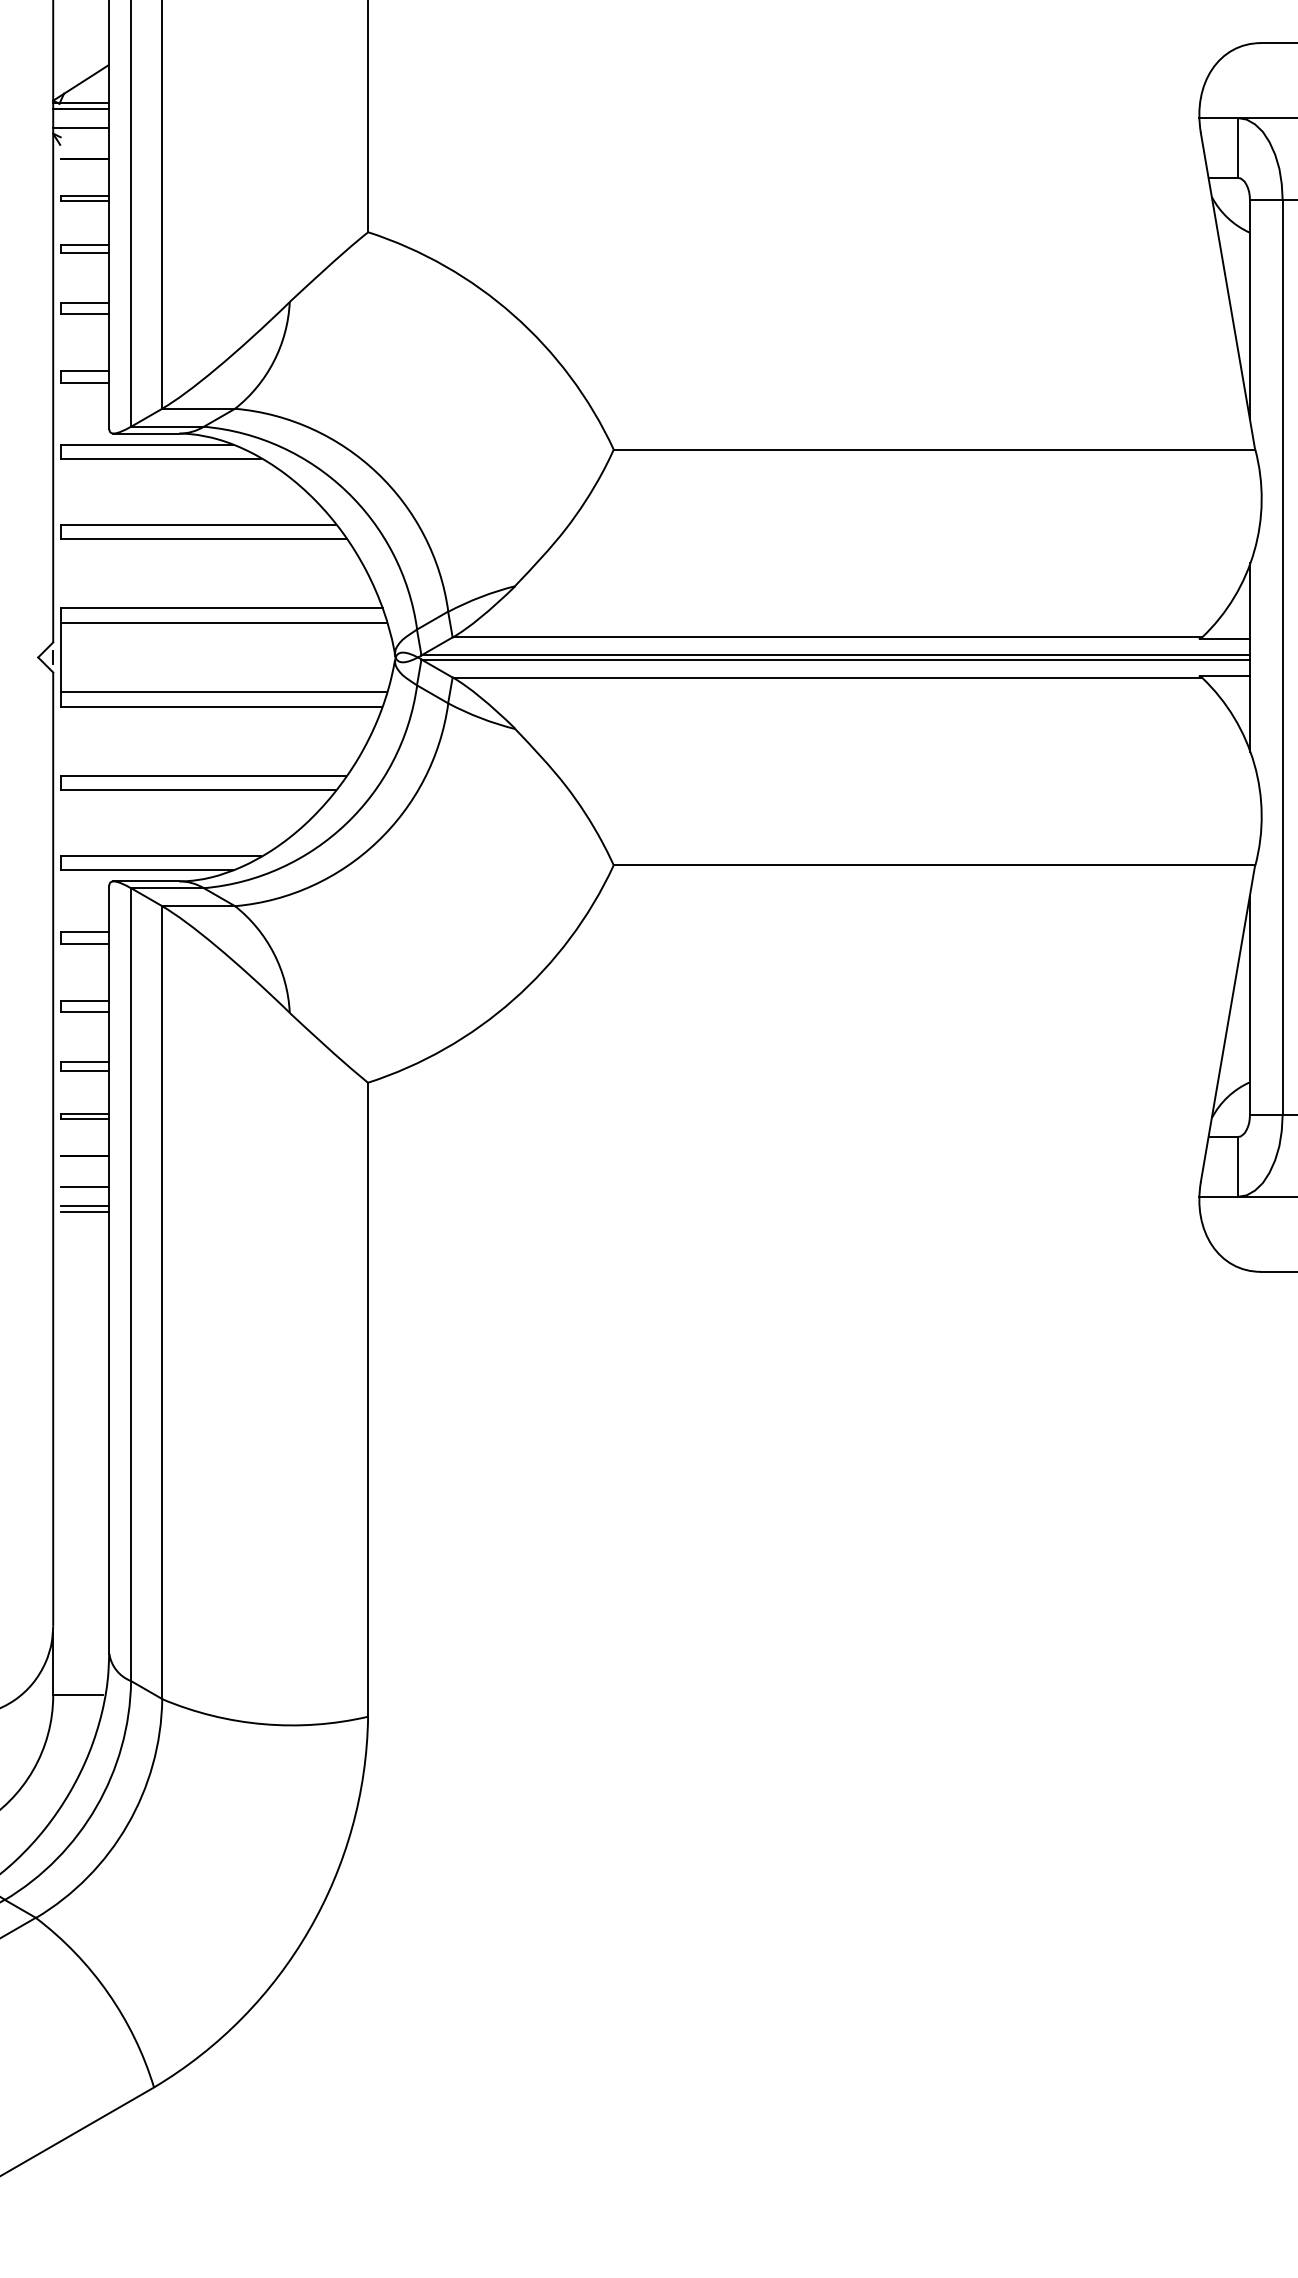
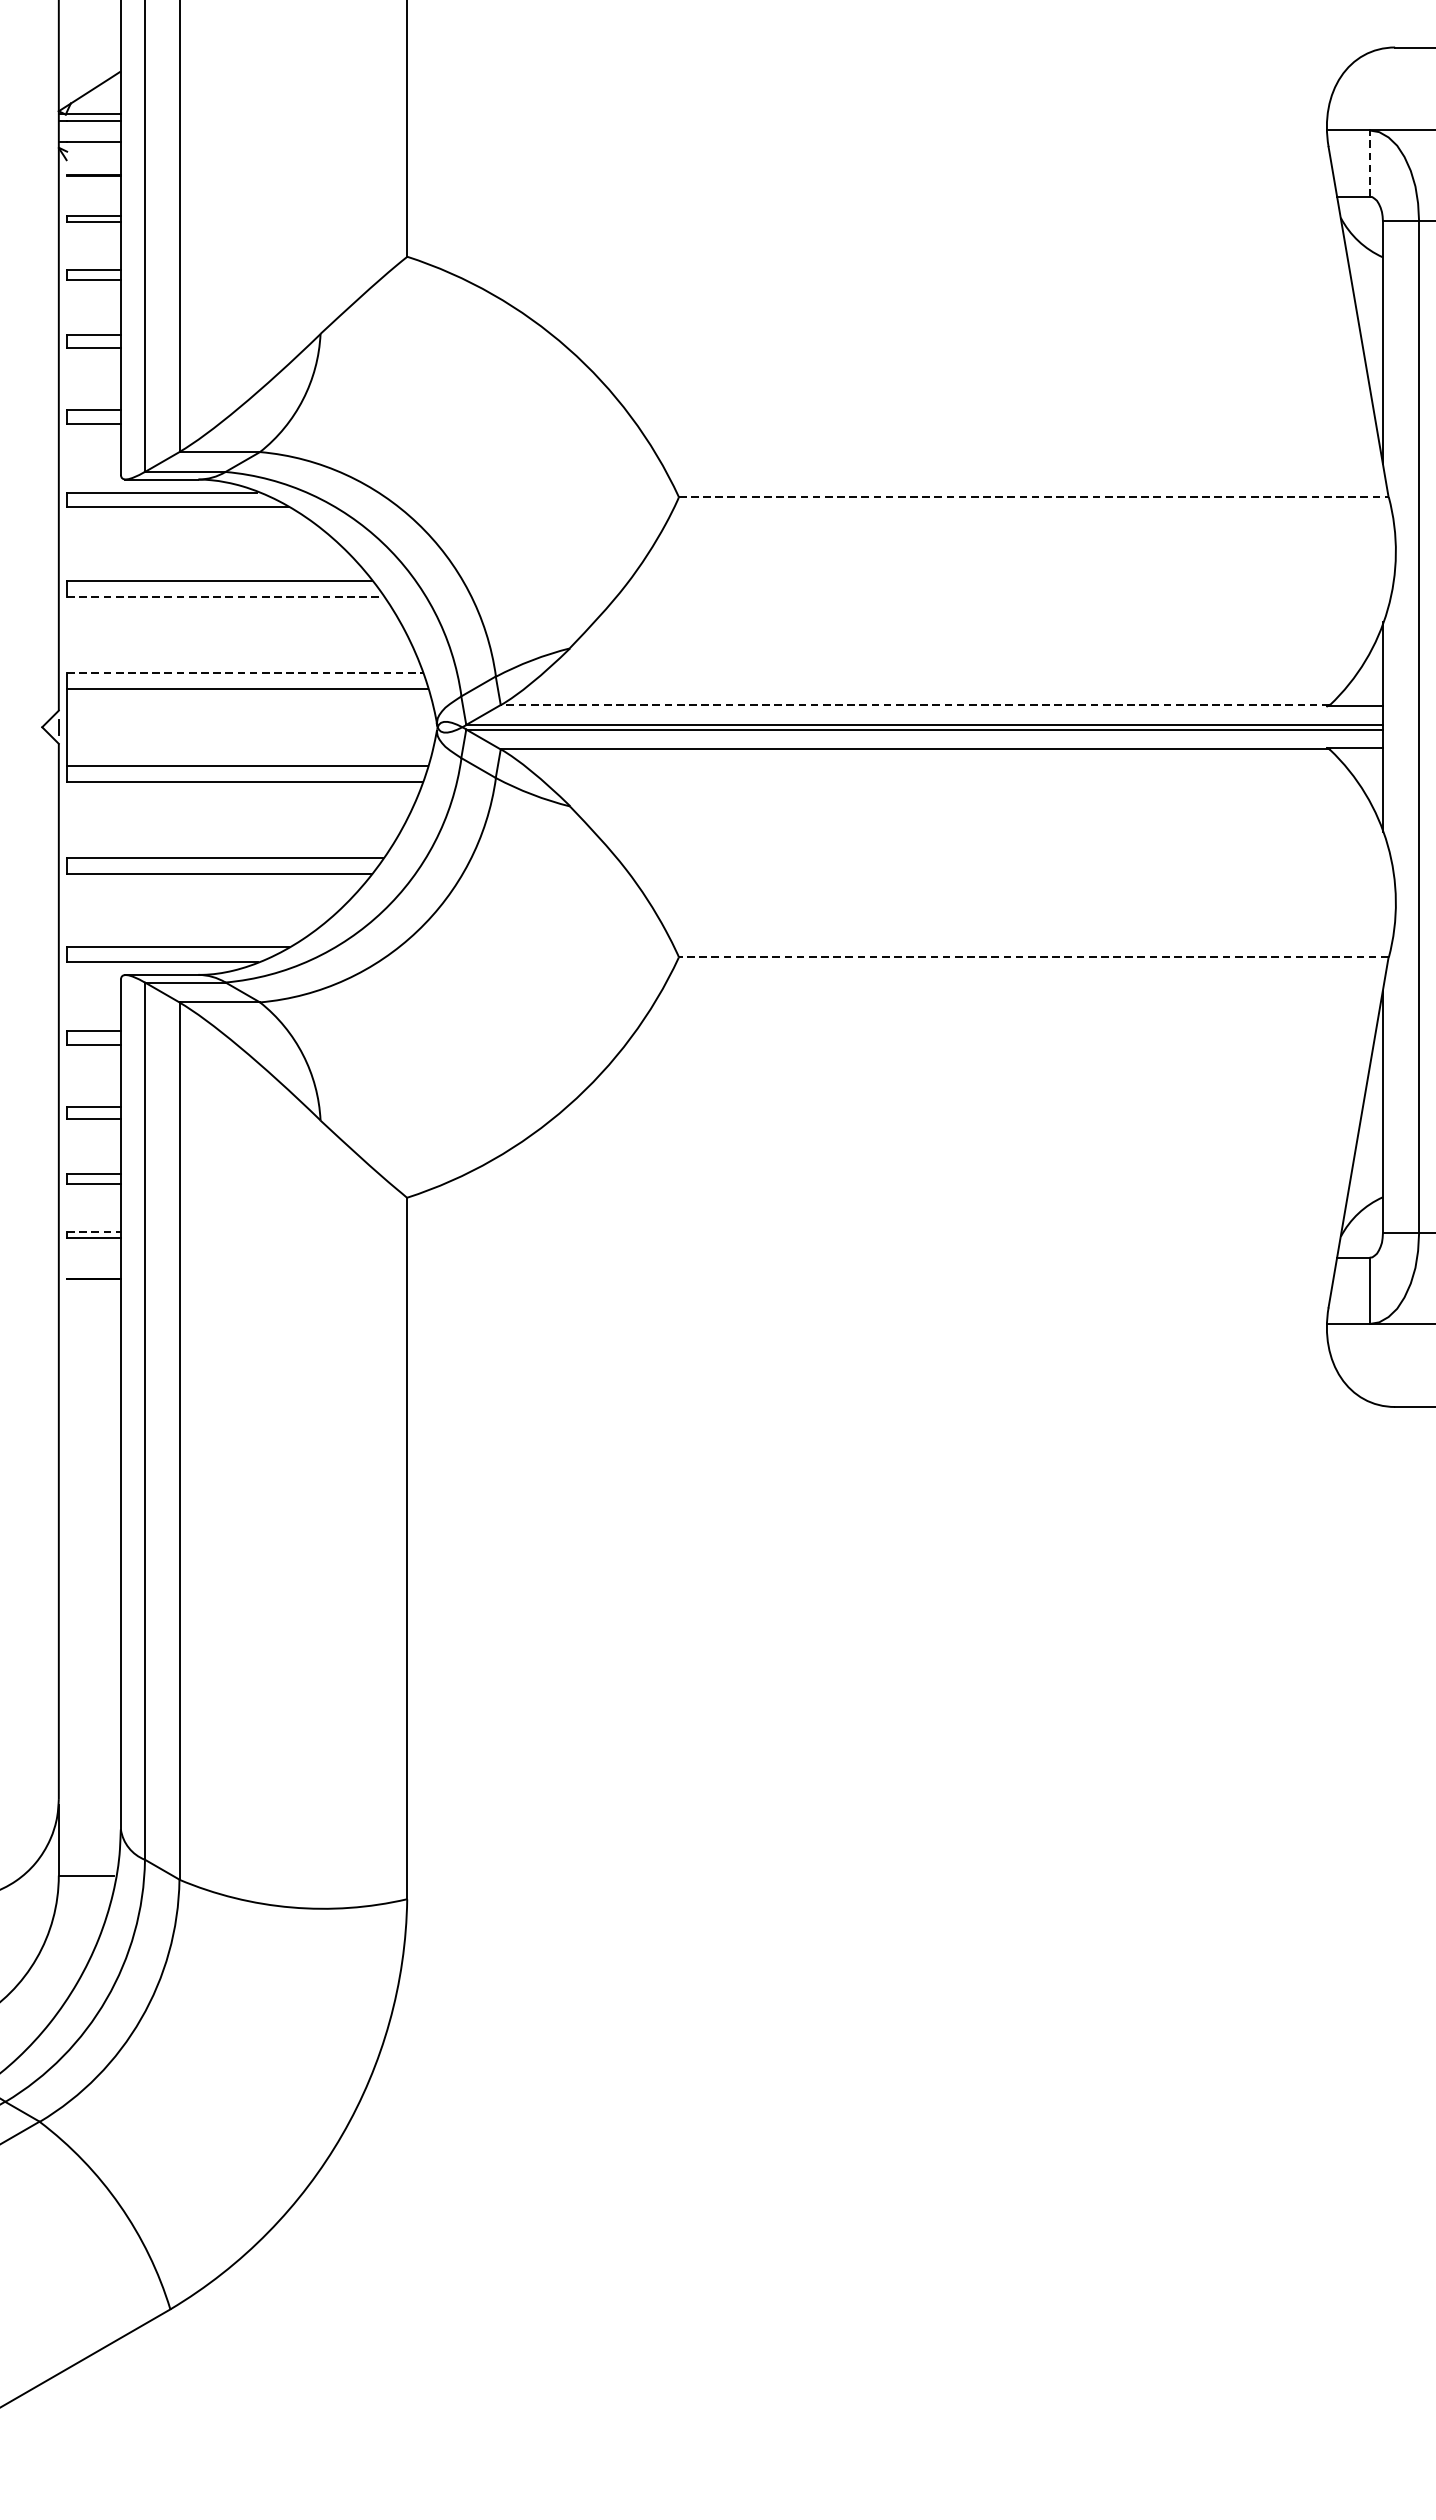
line: (1238, 148) -> (1370, 164), solid -> dashed
line: (934, 449) -> (1033, 497), solid -> dashed
line: (204, 539) -> (226, 596), solid -> dashed
line: (221, 608) -> (245, 673), solid -> dashed
line: (827, 637) -> (915, 705), solid -> dashed
line: (934, 865) -> (1033, 957), solid -> dashed
line: (85, 1113) -> (94, 1231), solid -> dashed
line: (84, 1186) -> (93, 1312), removed
line: (84, 1205) -> (93, 1333), removed
line: (84, 1211) -> (93, 1340), removed

